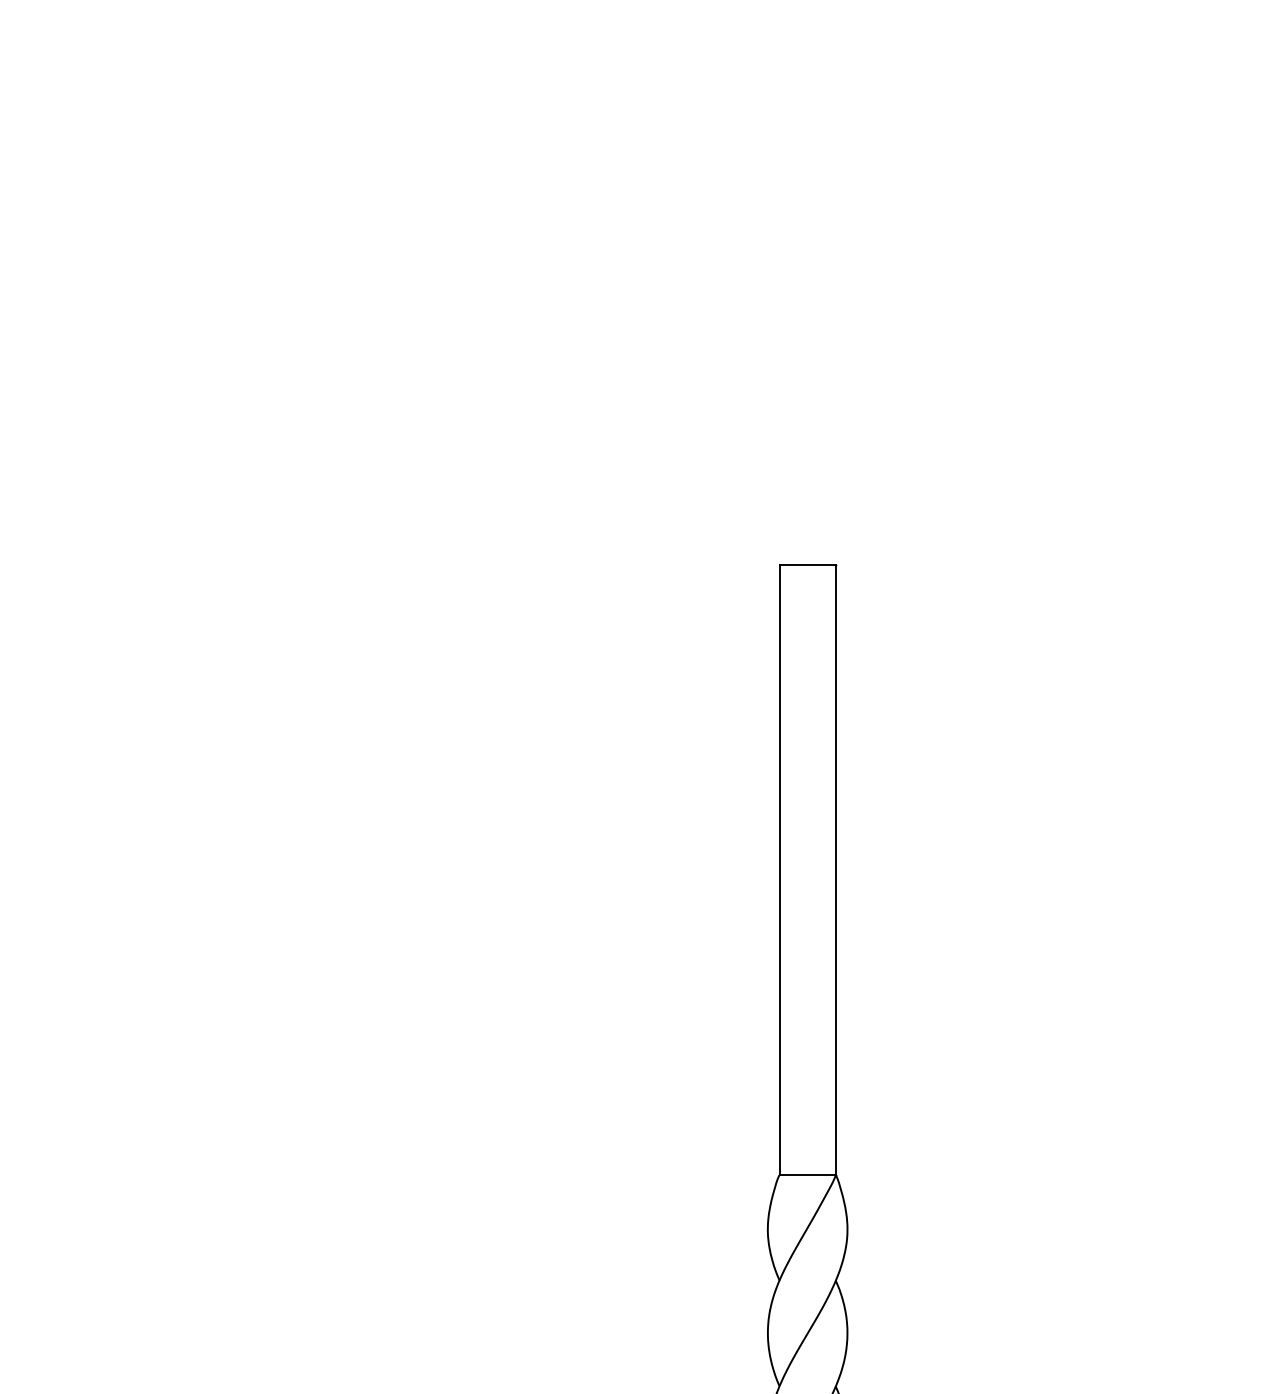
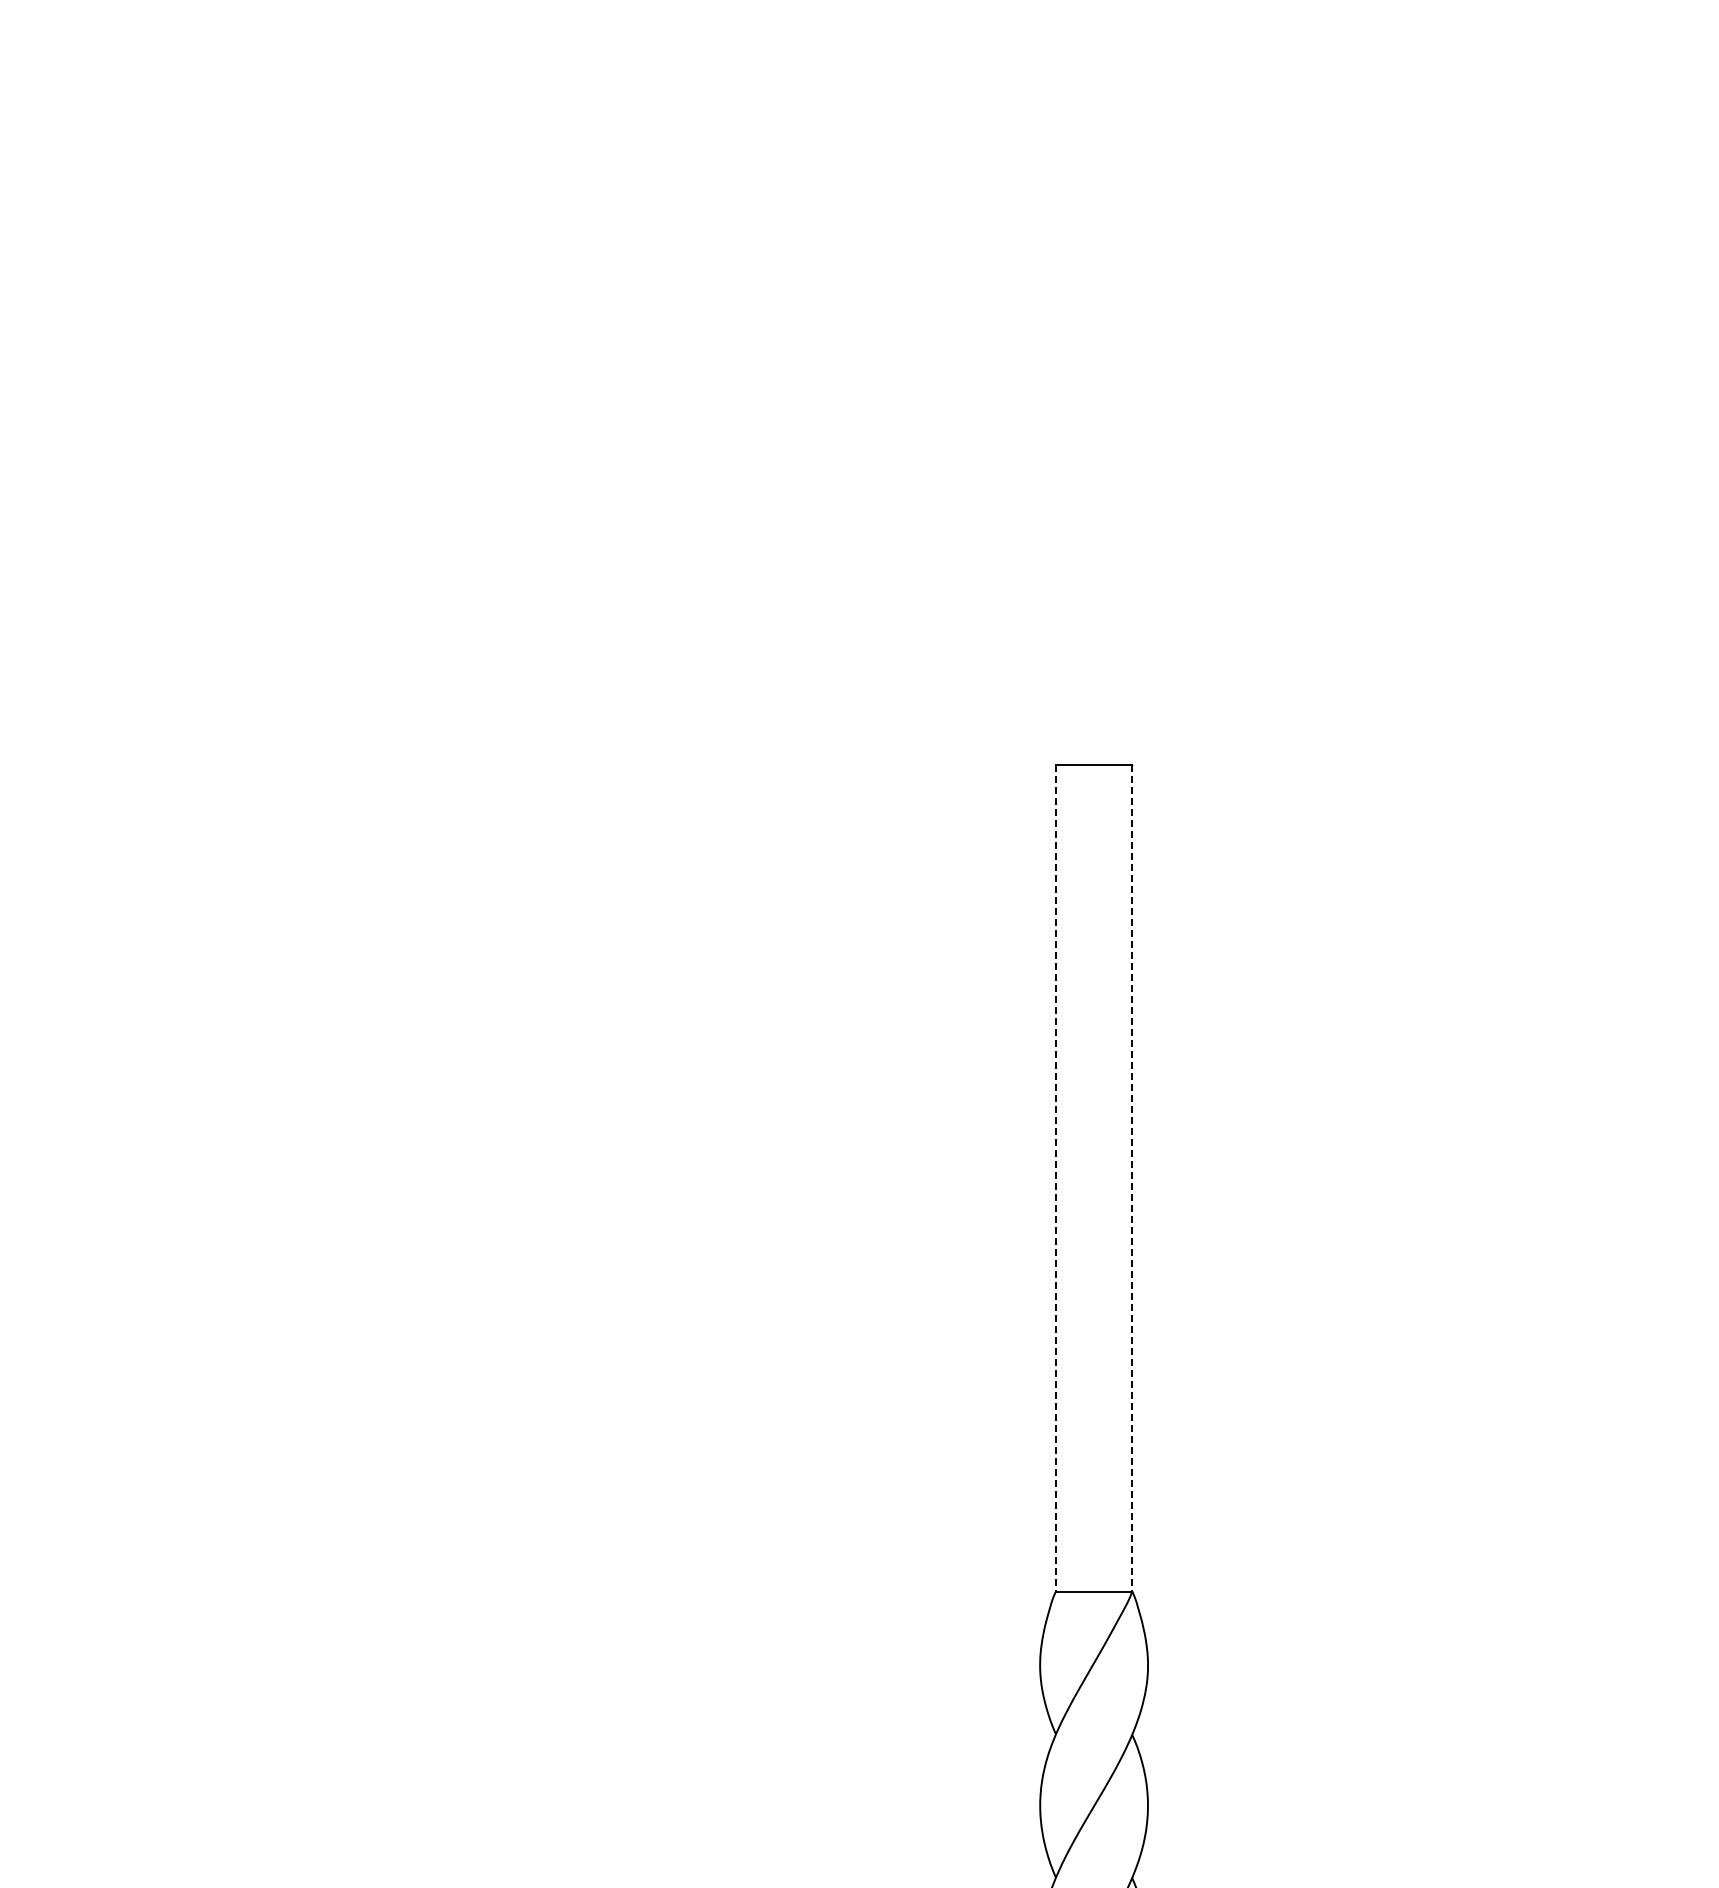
line: (779, 870) -> (1055, 1178), solid -> dashed
line: (836, 870) -> (1132, 1178), solid -> dashed

